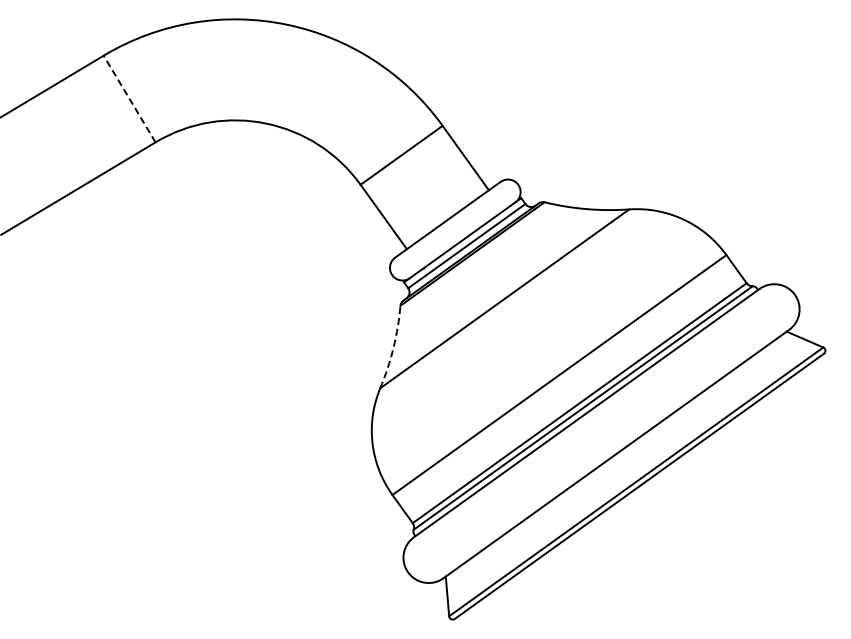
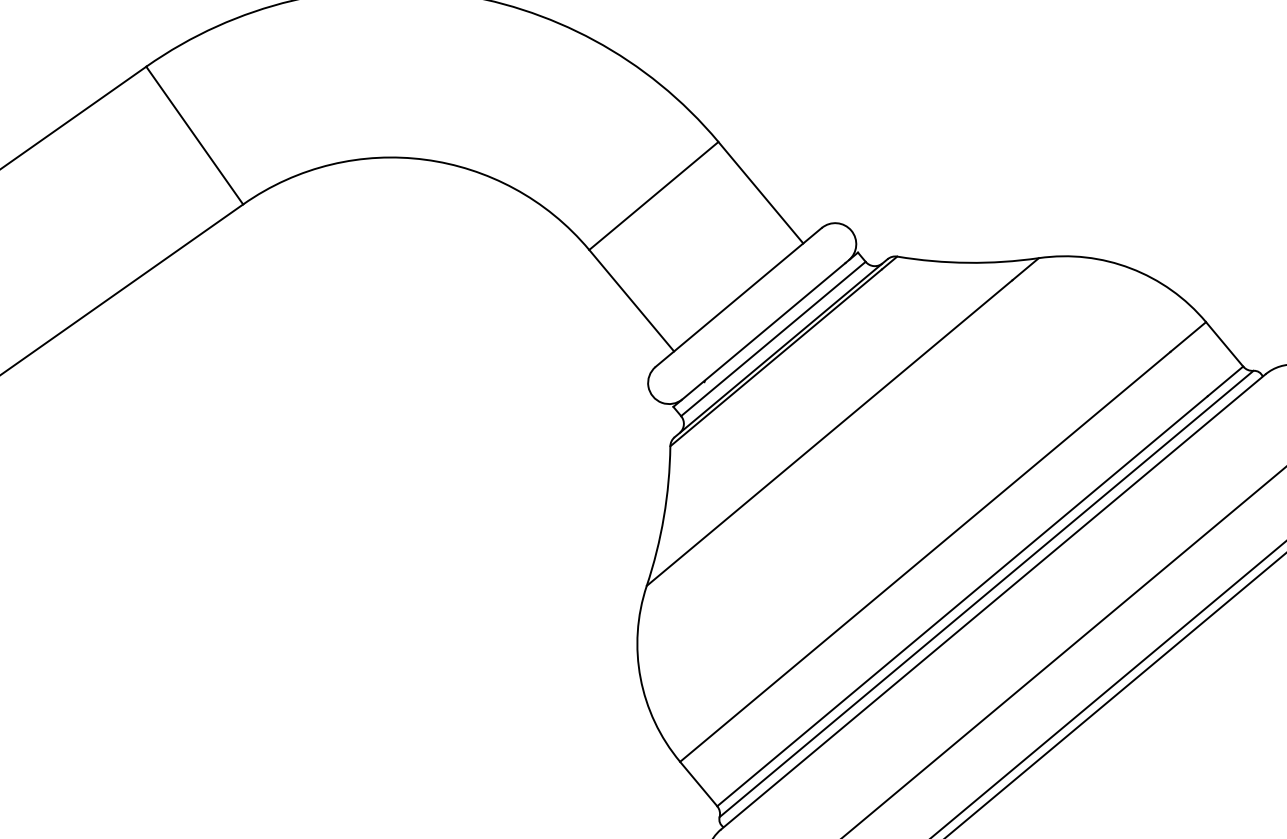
line: (129, 99) -> (194, 136), dashed -> solid
arc: (393, 347) -> (663, 516), dashed -> solid

